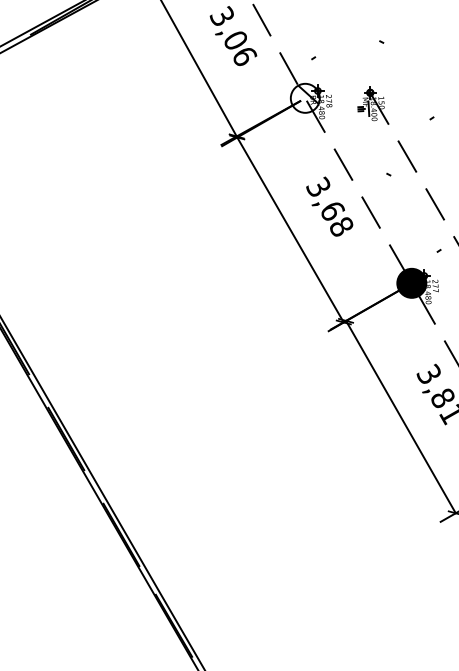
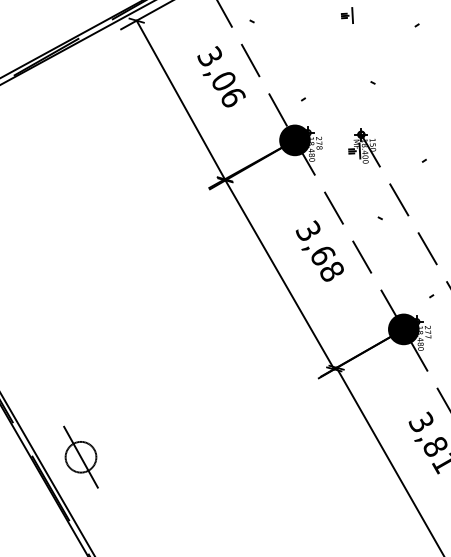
fill: (304, 97) -> (294, 139), added
part: (95, 408) -> (80, 457), added

